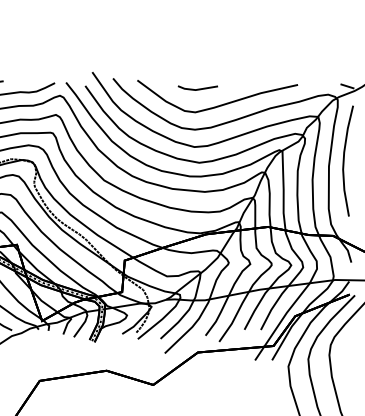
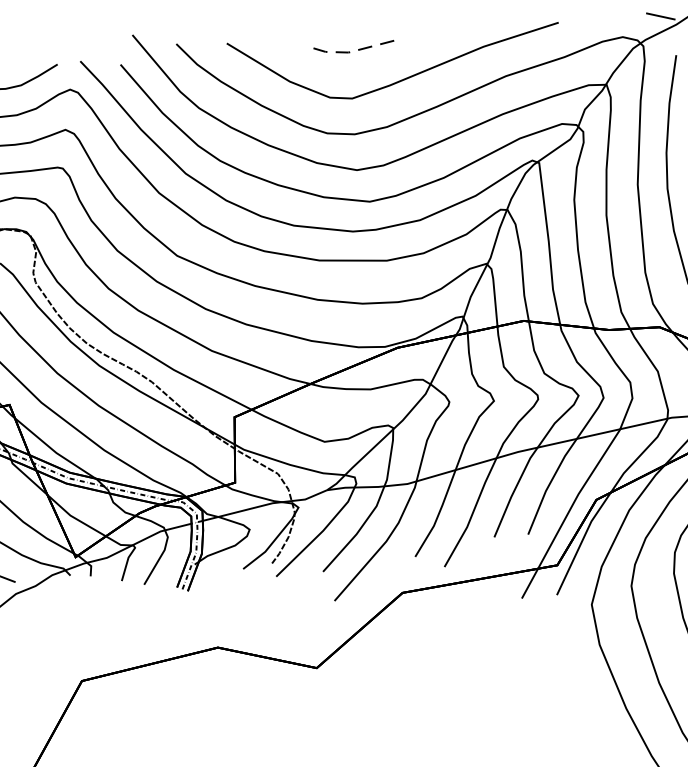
line: (195, 90) -> (348, 53), solid -> dashed

